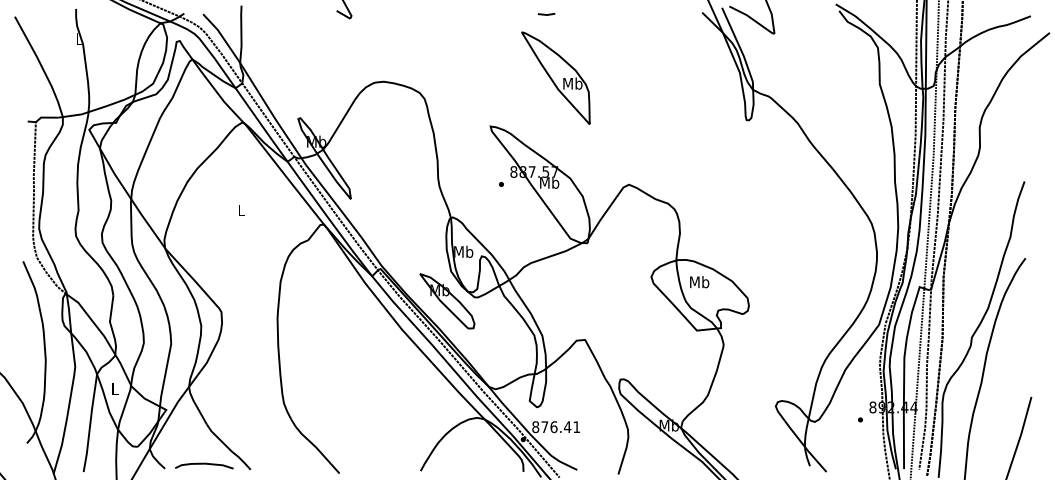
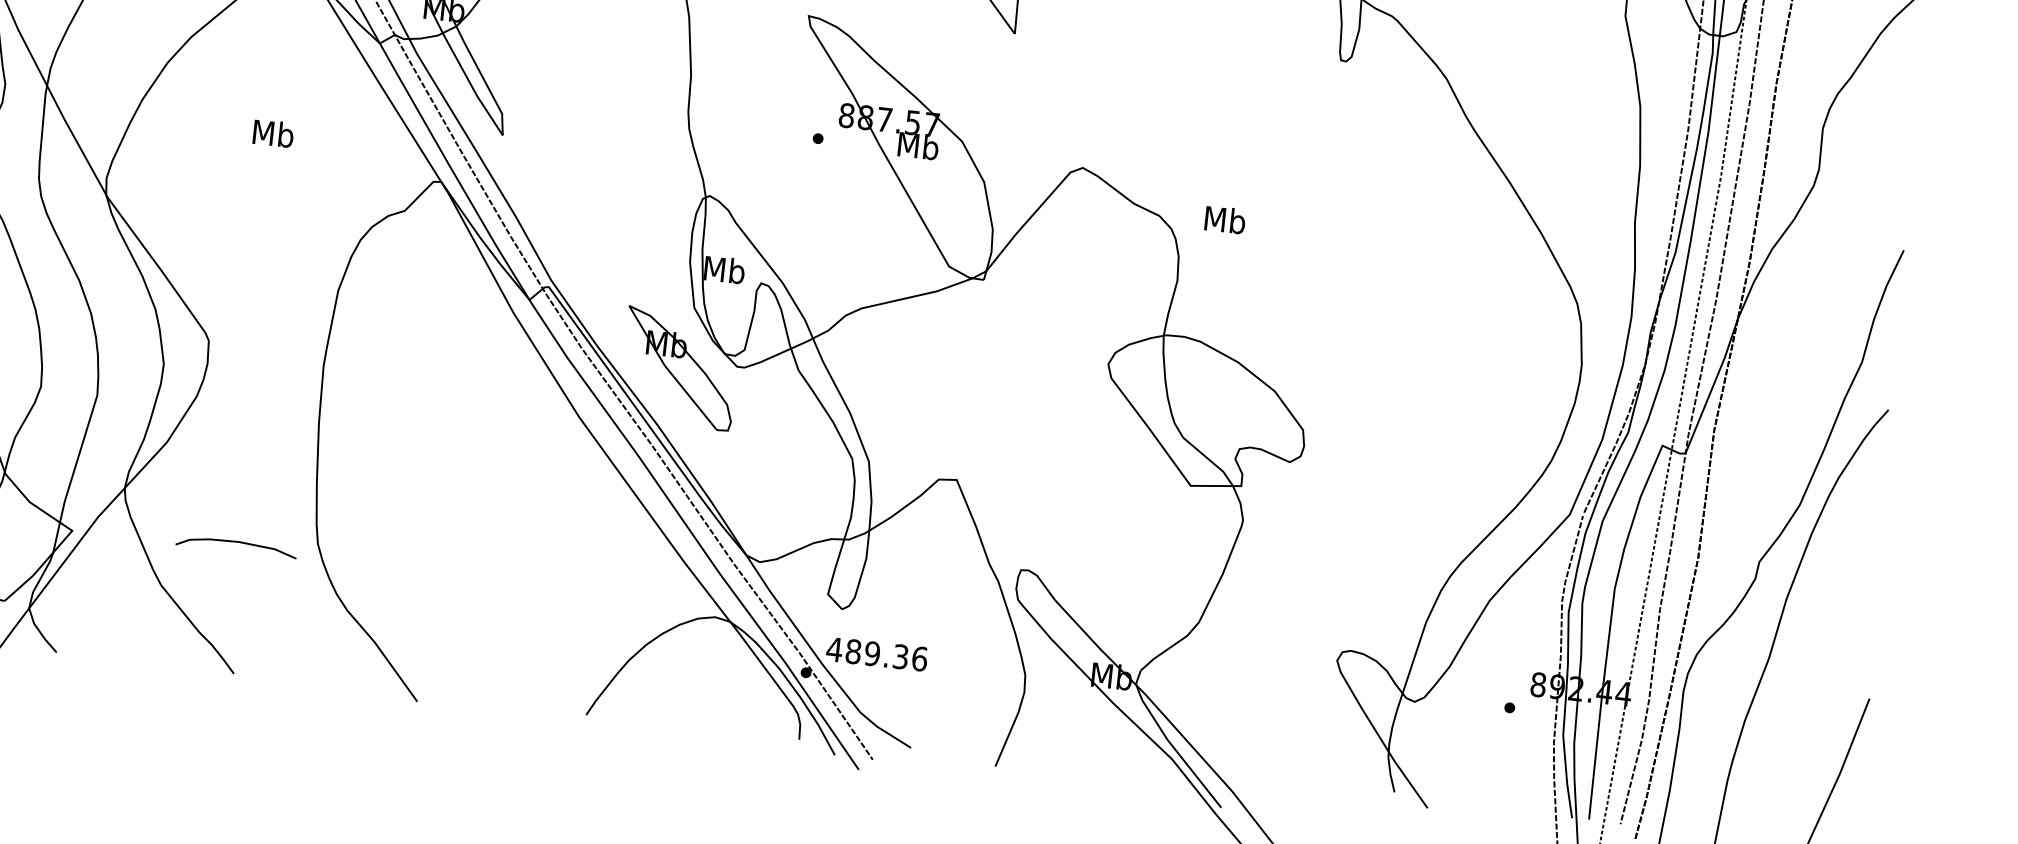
text: (241, 210) -> (273, 134), L -> Mb
text: (699, 282) -> (1224, 220), moved
text: (556, 427) -> (877, 655), 876.41 -> 489.36
curve: (204, 464) -> (237, 543), moved

